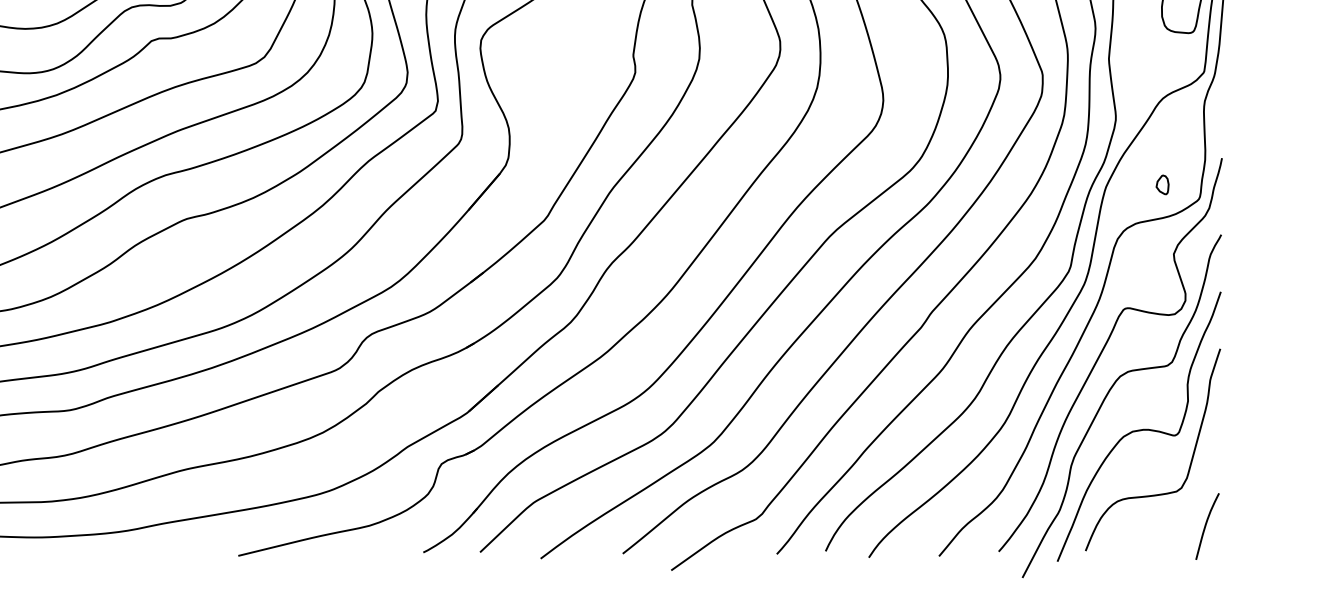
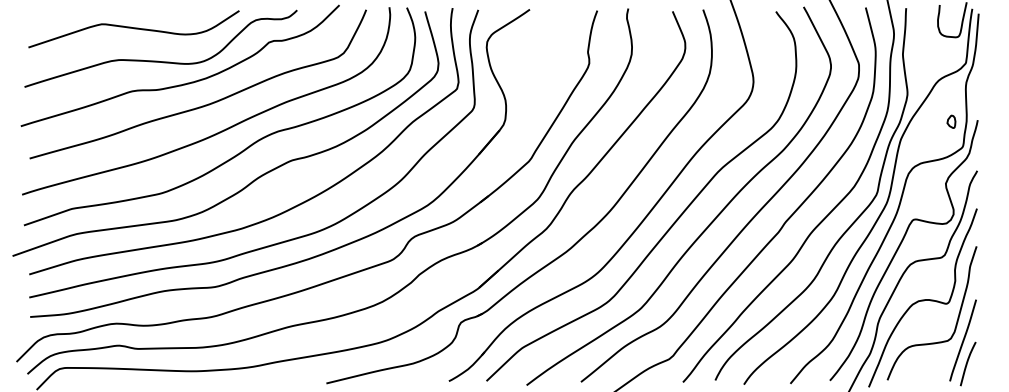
part: (1162, 184) -> (951, 121), moved
line: (1198, 490) -> (962, 340), added

